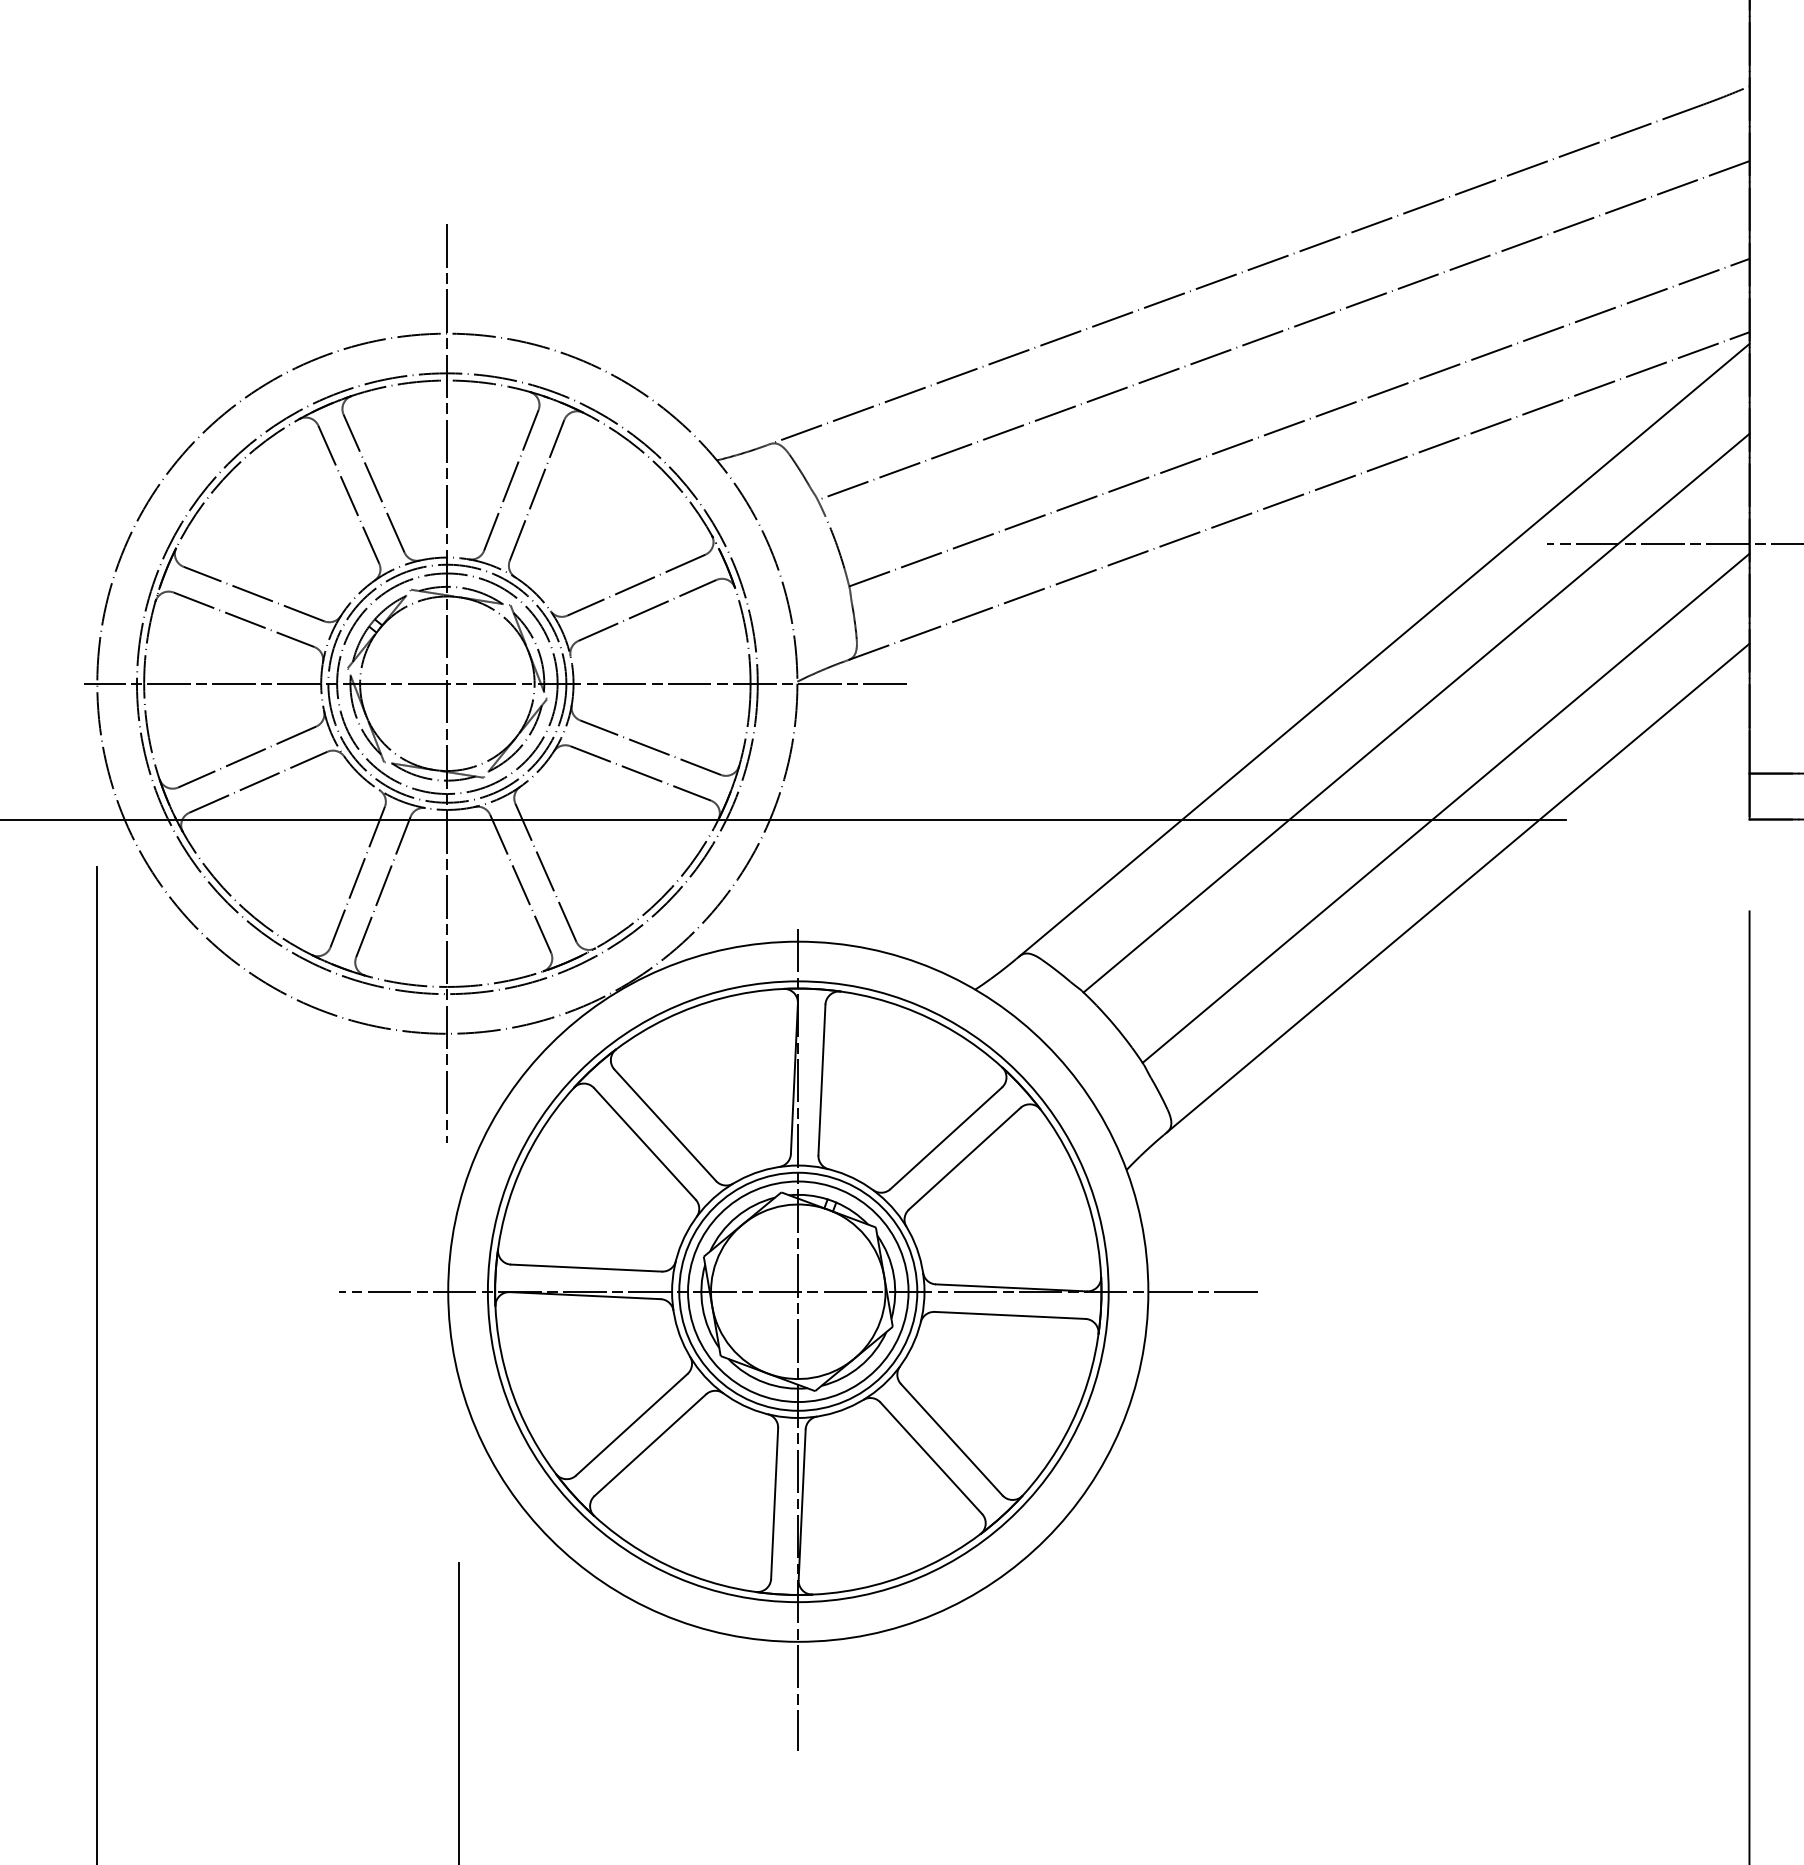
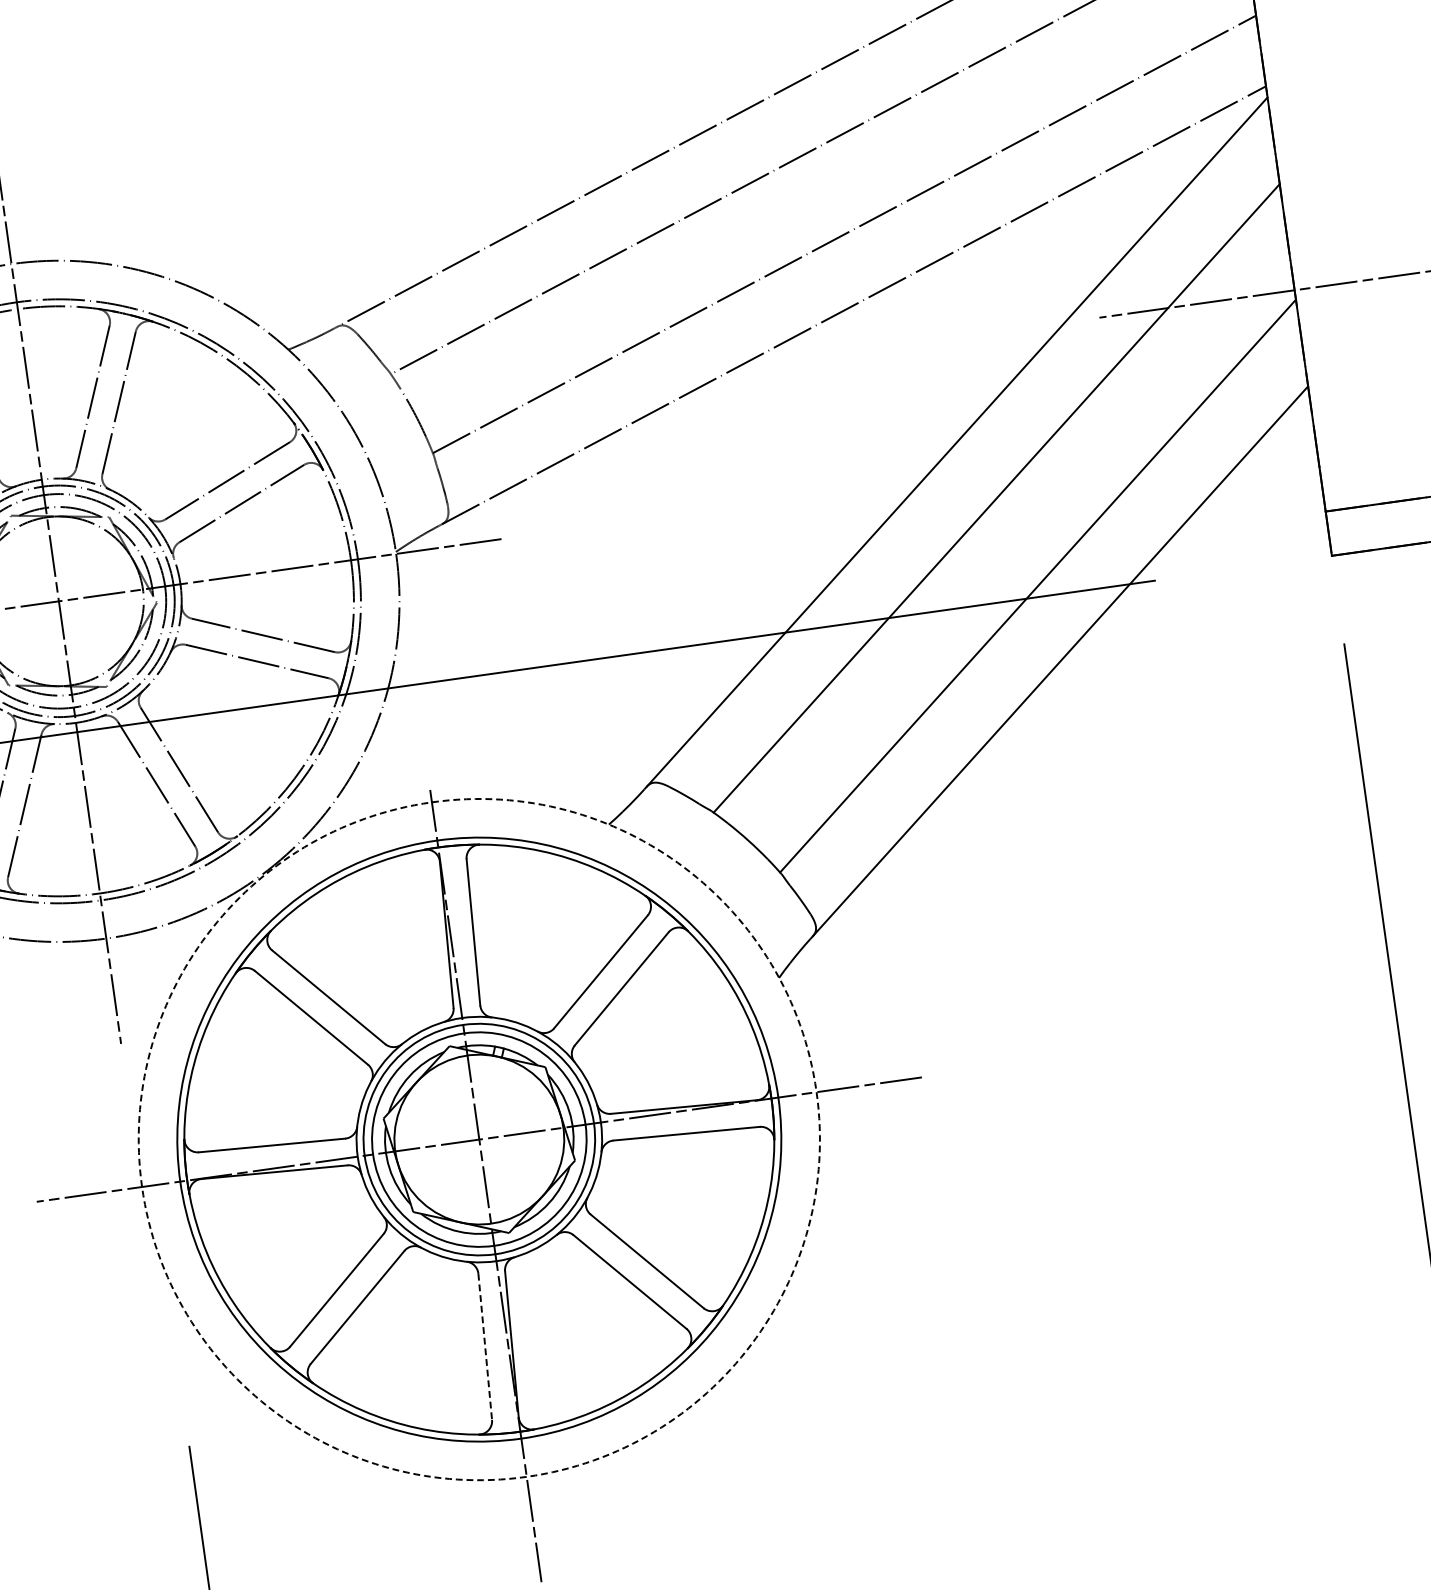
circle: (798, 1291) -> (479, 1139), solid -> dashed
line: (774, 1504) -> (485, 1347), solid -> dashed

